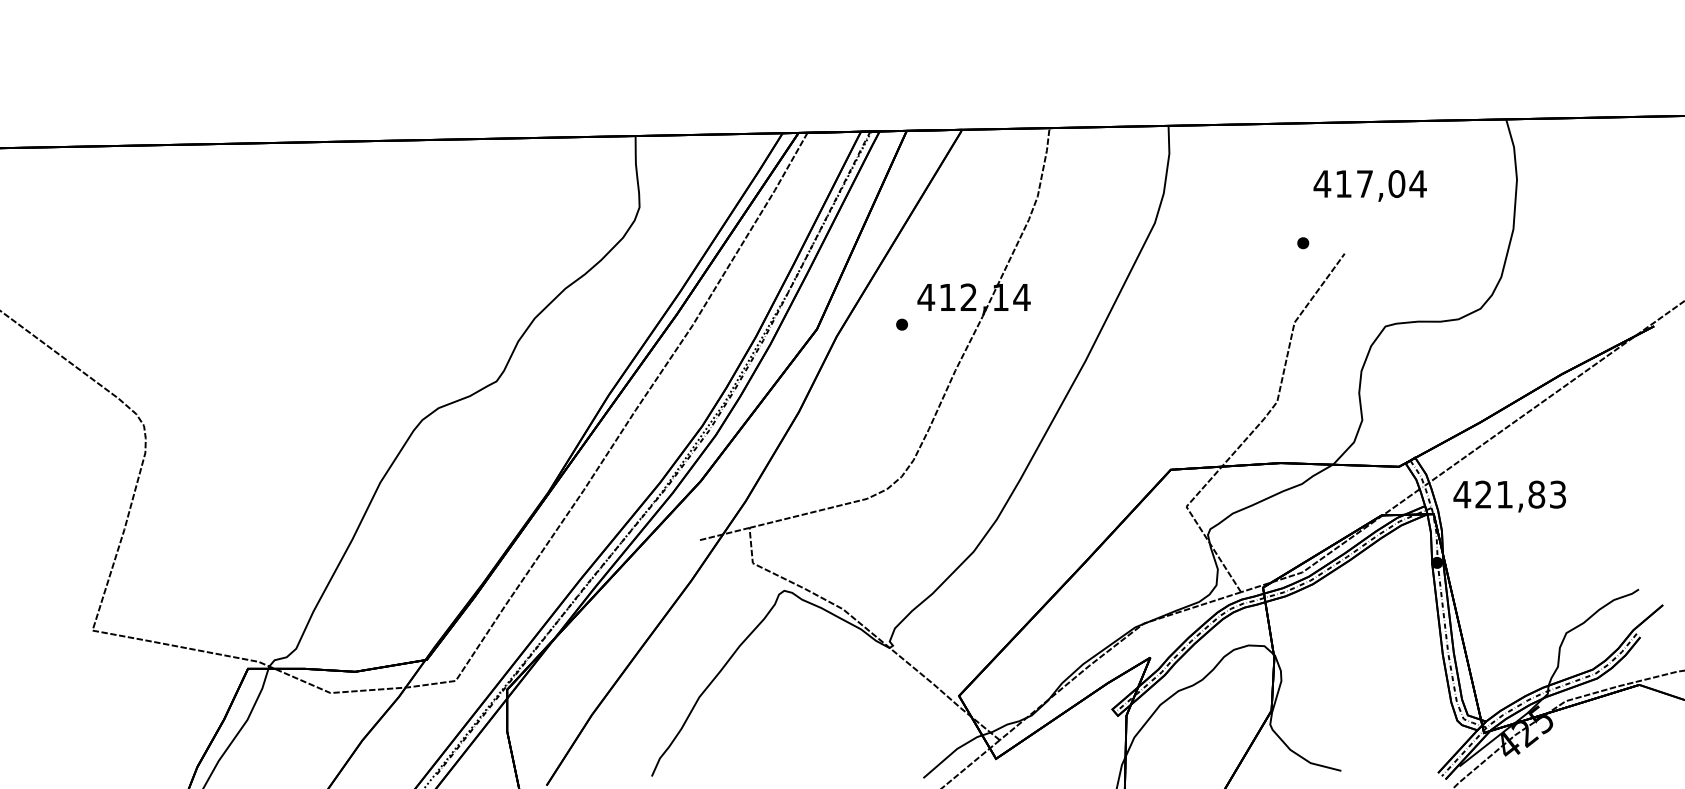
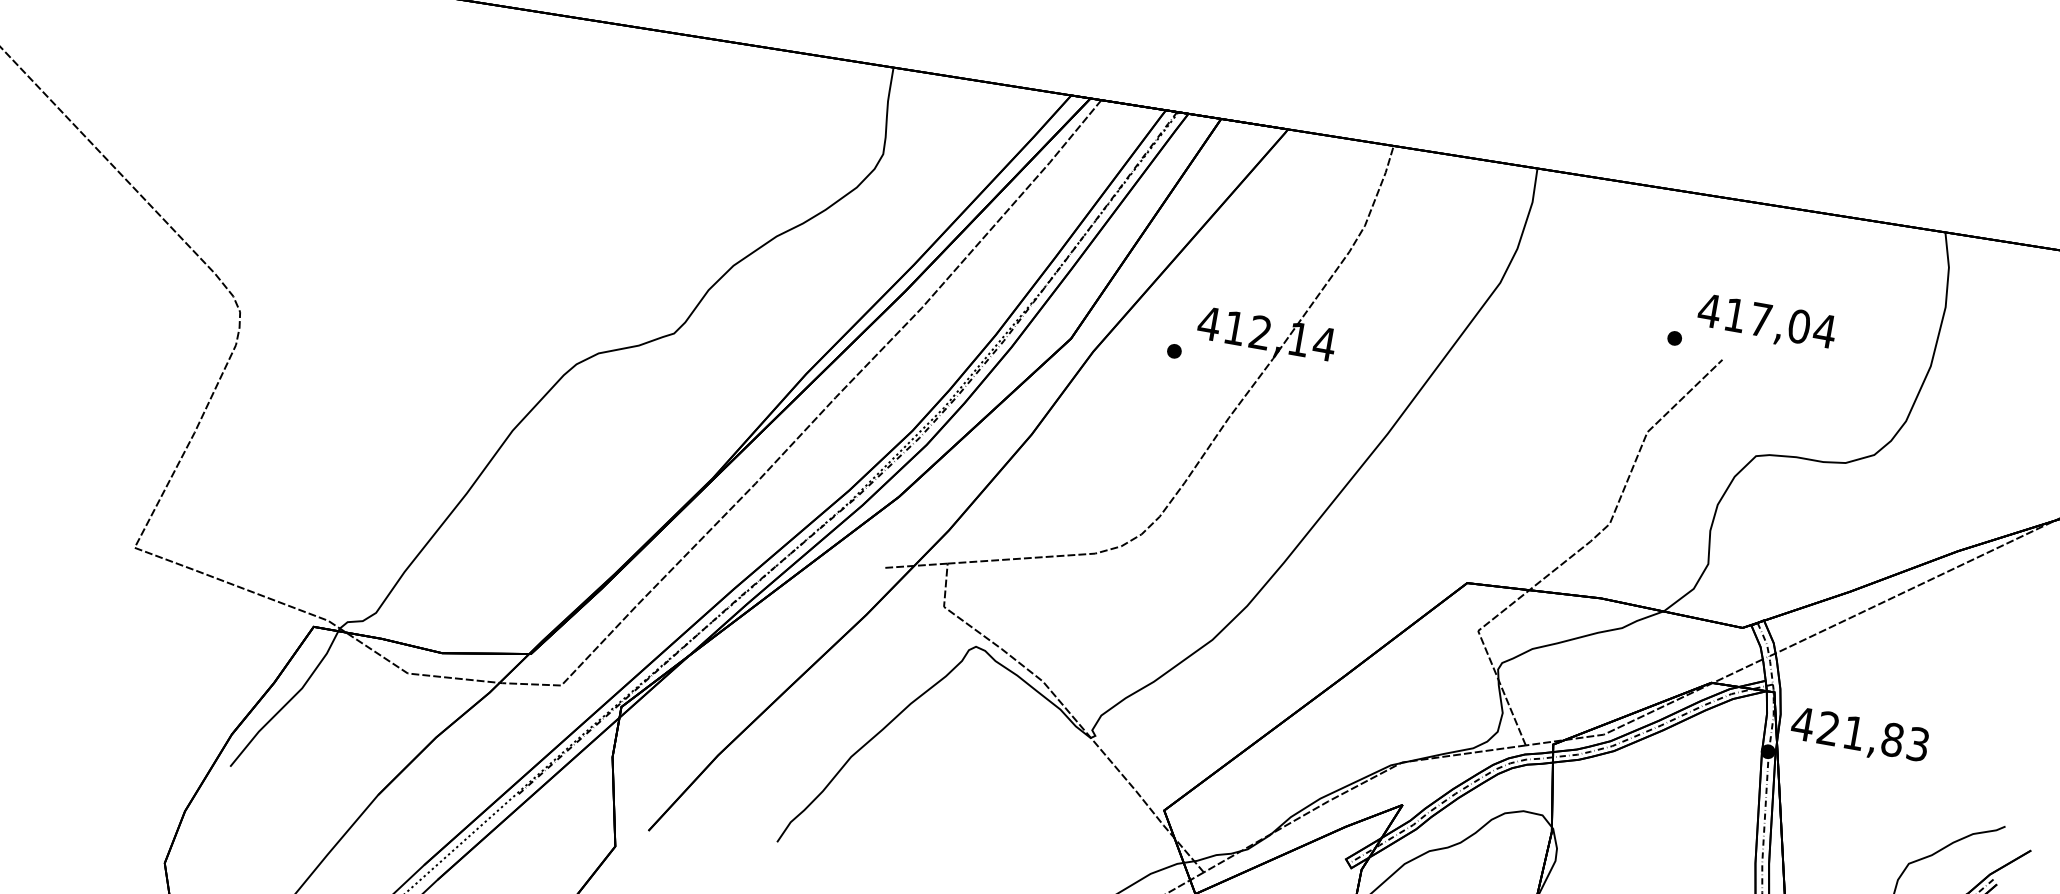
text: (1369, 185) -> (1766, 322), moved
text: (1509, 496) -> (1859, 736), moved

